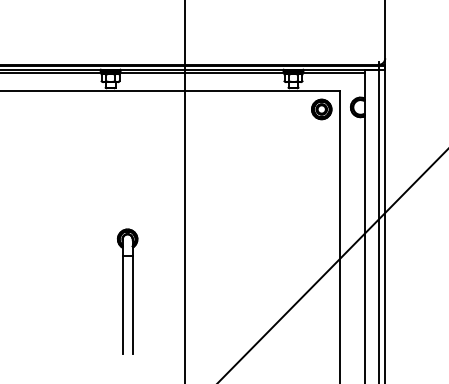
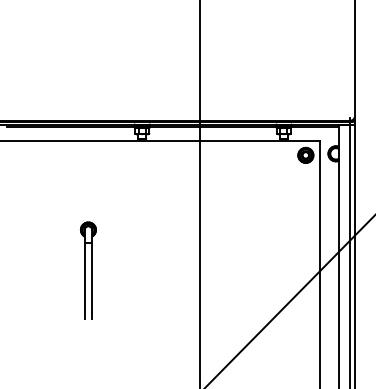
part: (127, 291) -> (88, 270), moved

